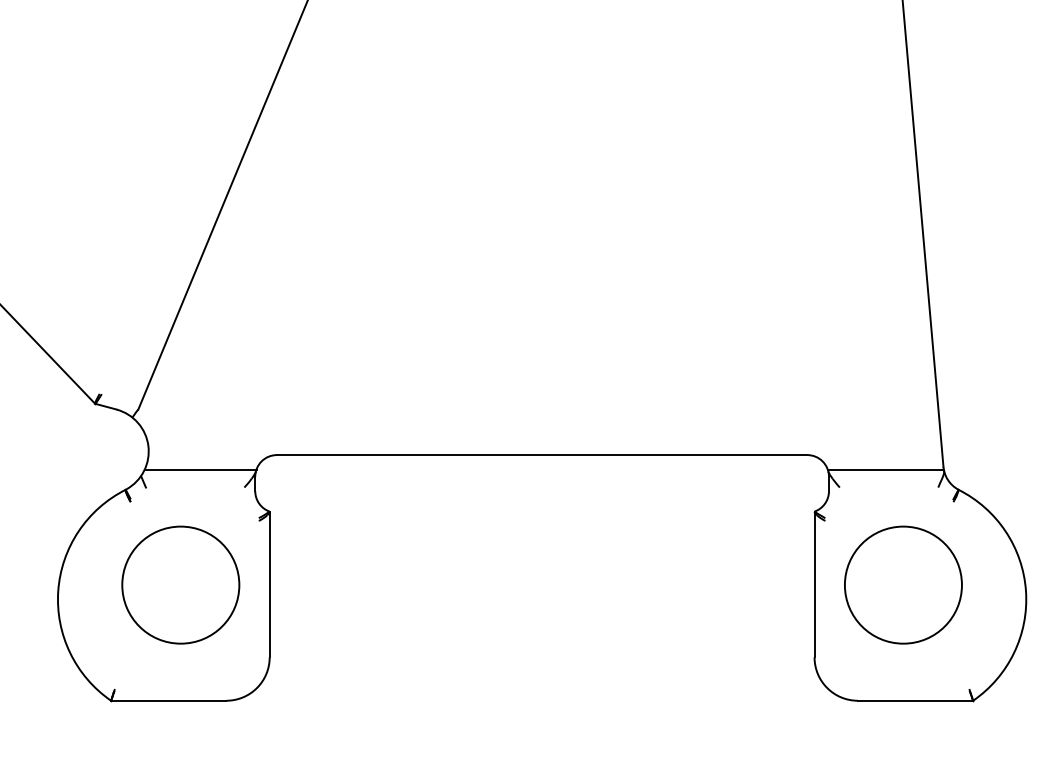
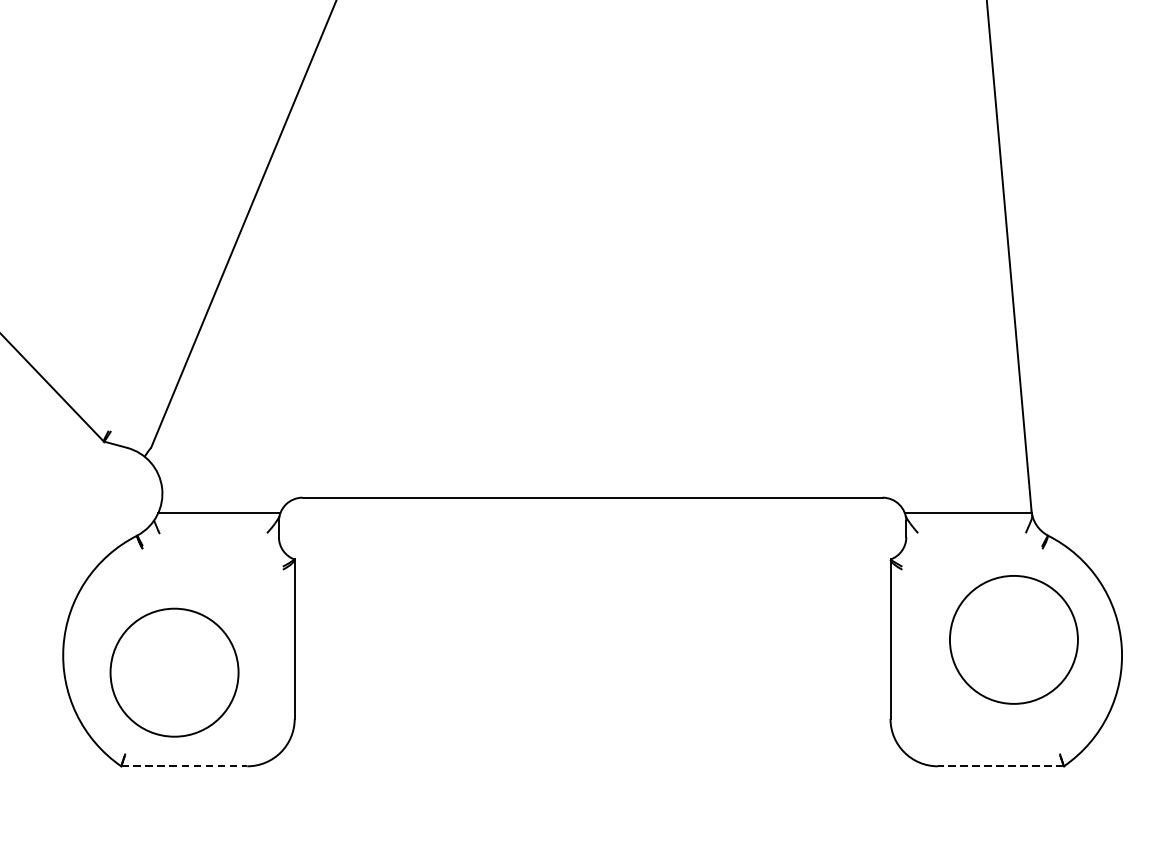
circle: (180, 584) -> (174, 672), moved
circle: (903, 584) -> (1014, 639), moved
line: (168, 700) -> (184, 766), solid -> dashed
line: (915, 700) -> (1000, 766), solid -> dashed

